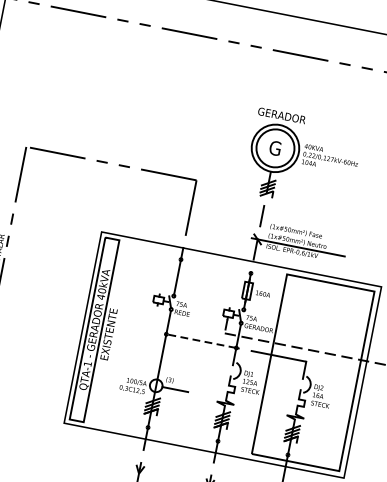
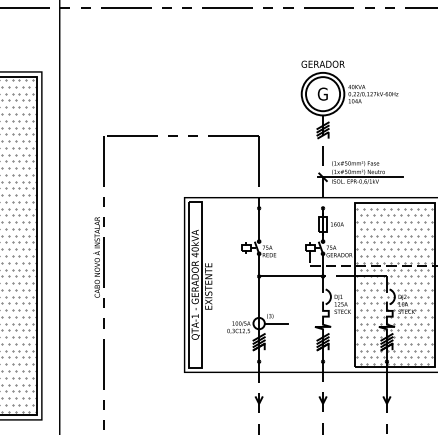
line: (201, 341) -> (291, 276), dashed -> solid
hatch: (312, 374) -> (394, 286), added

